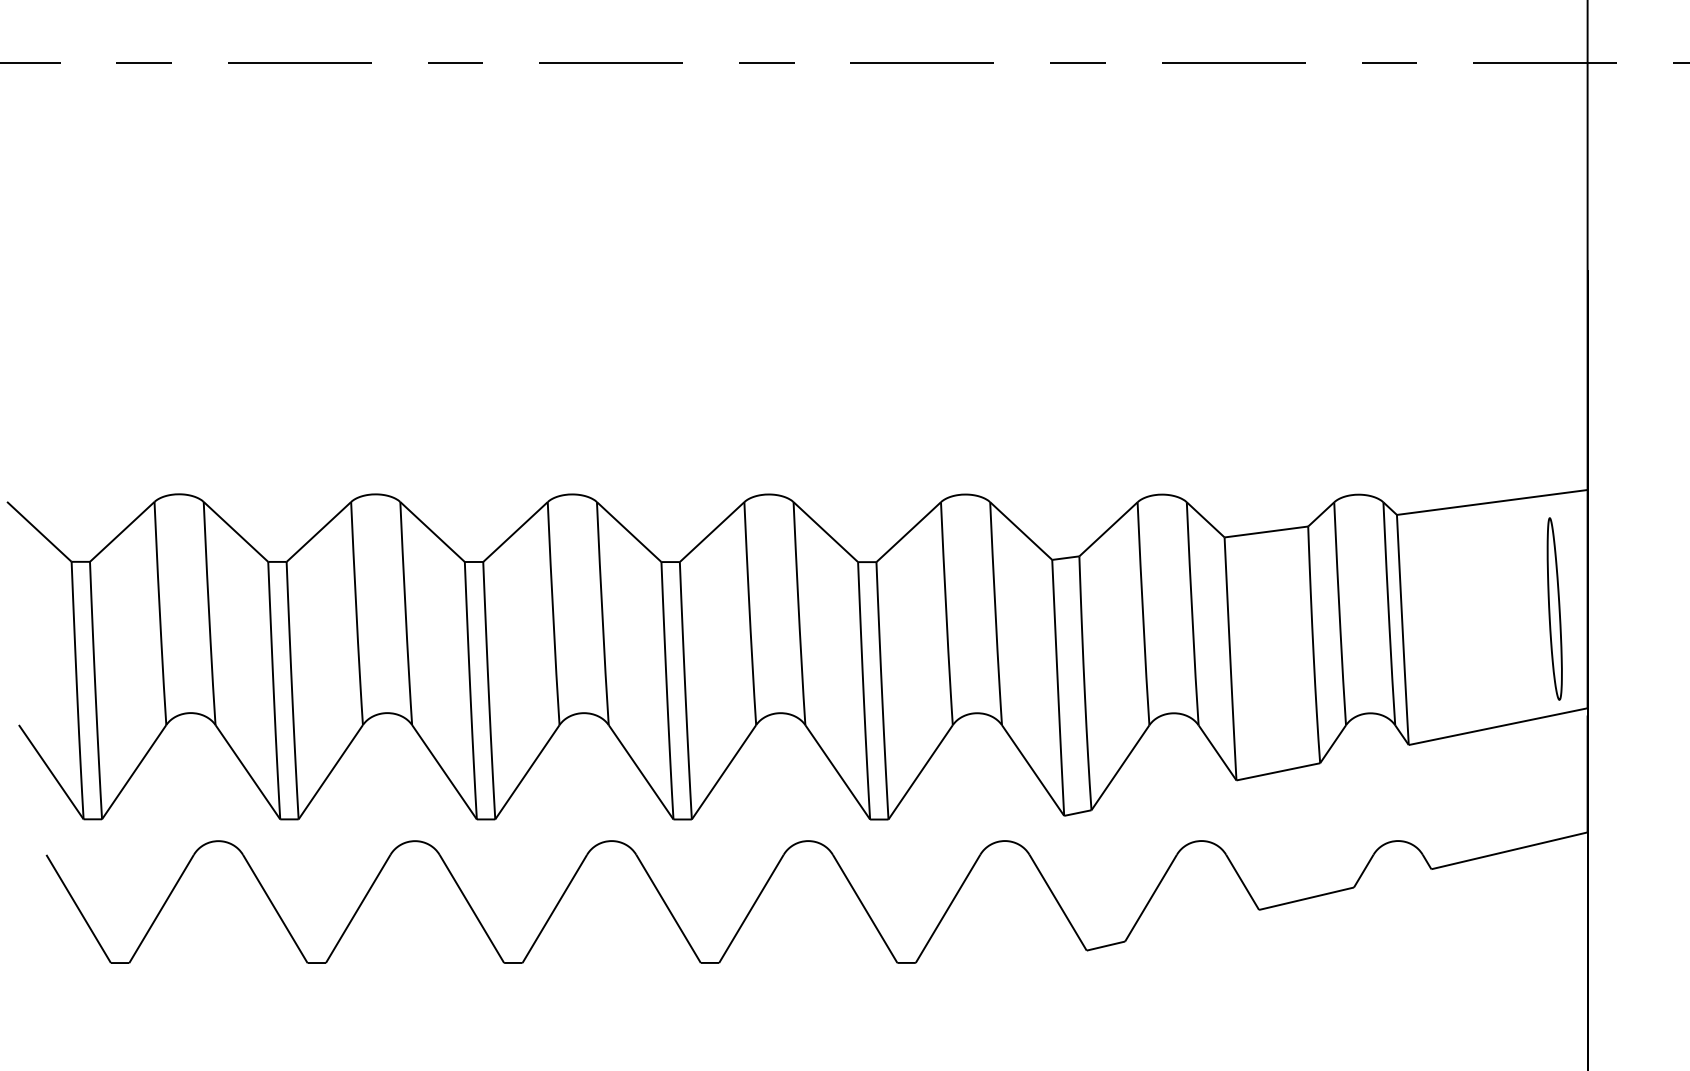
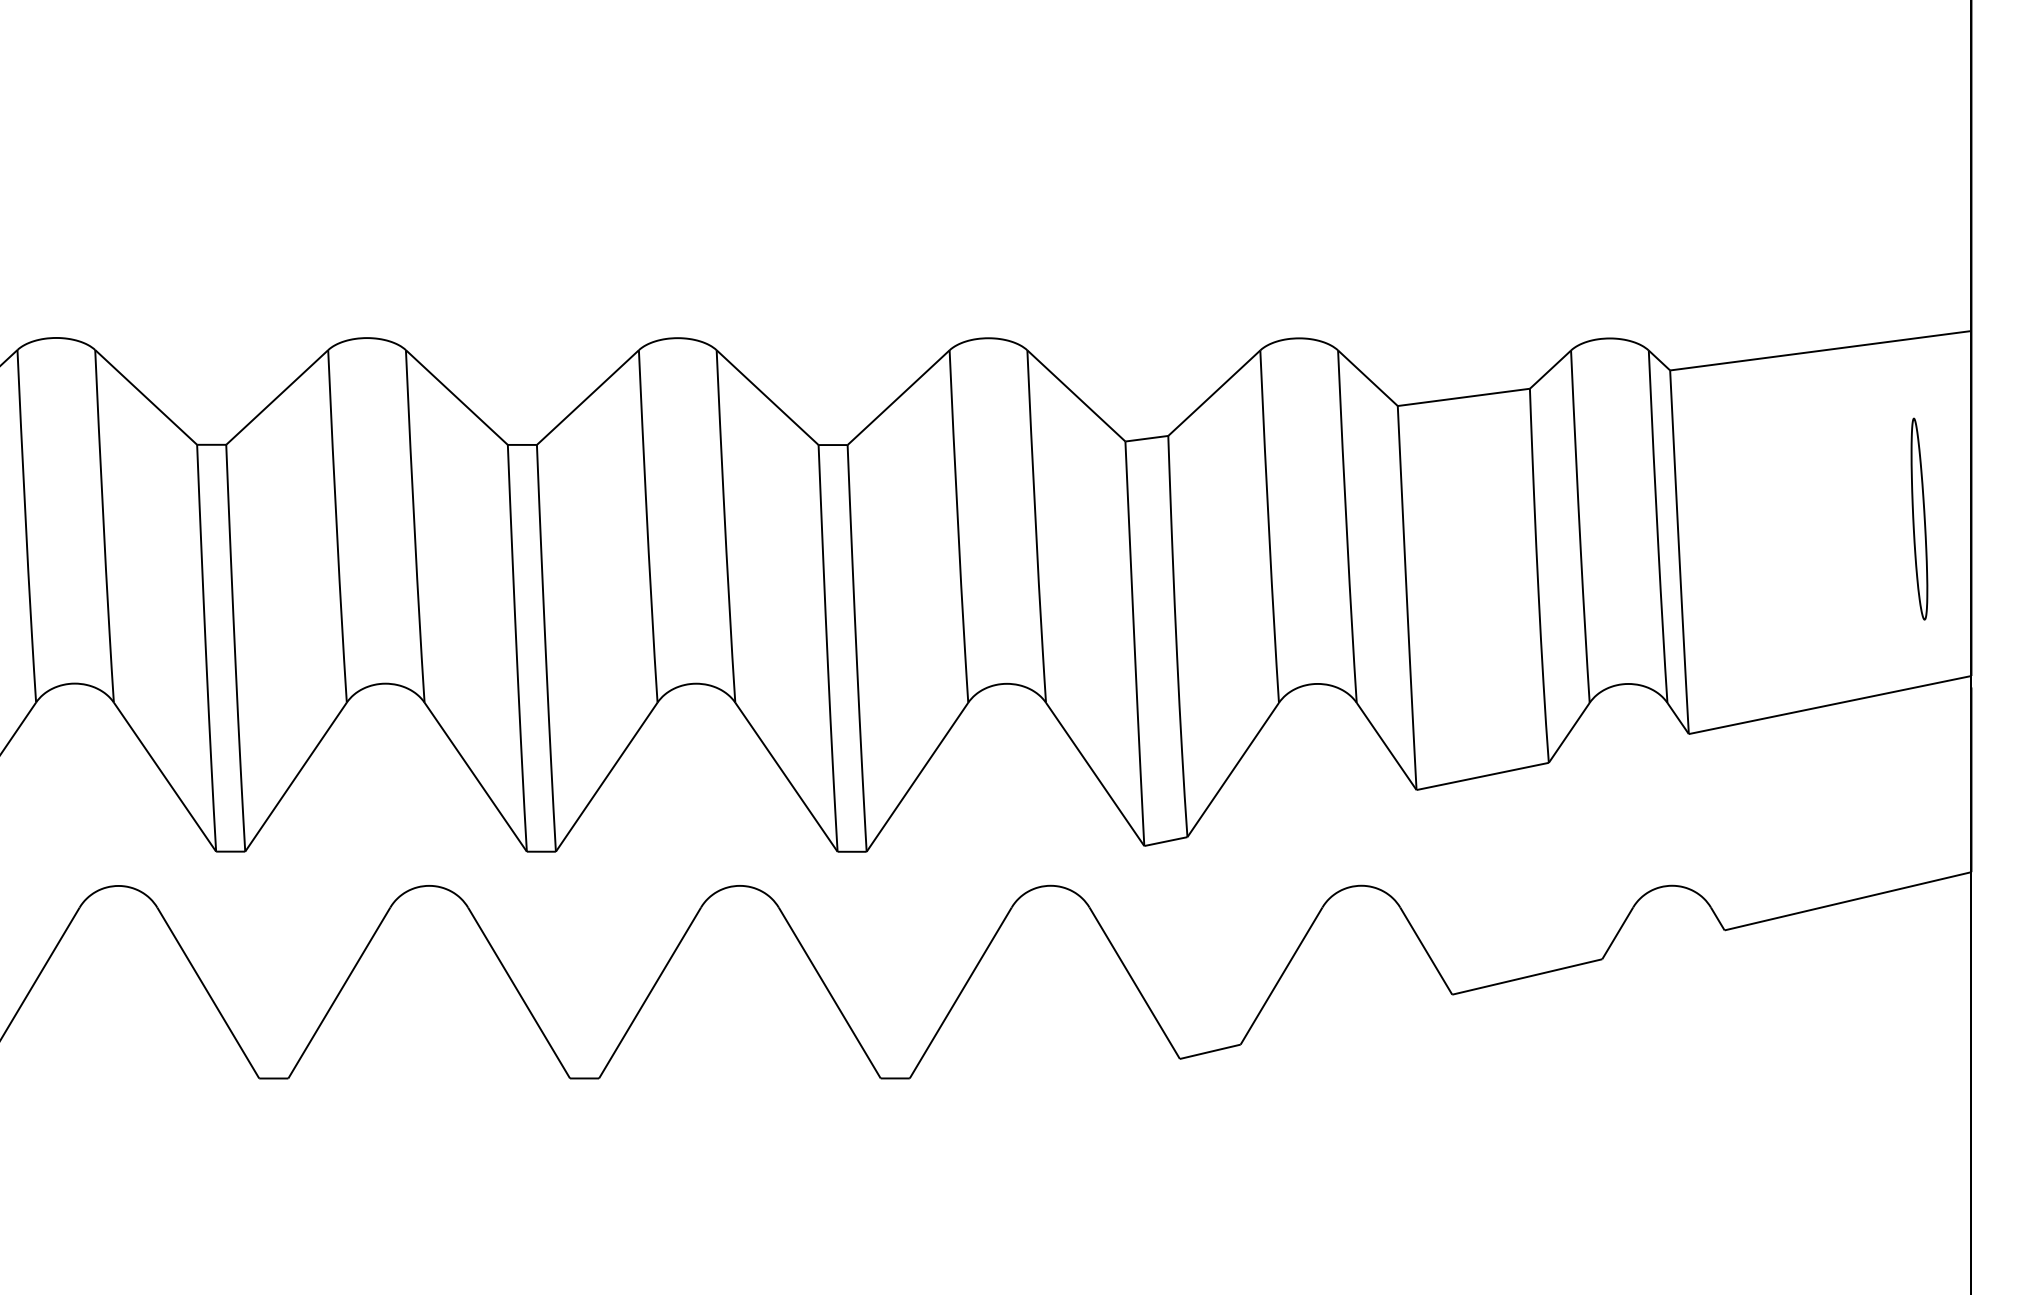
part: (1554, 608) -> (1919, 518), size x0.7

